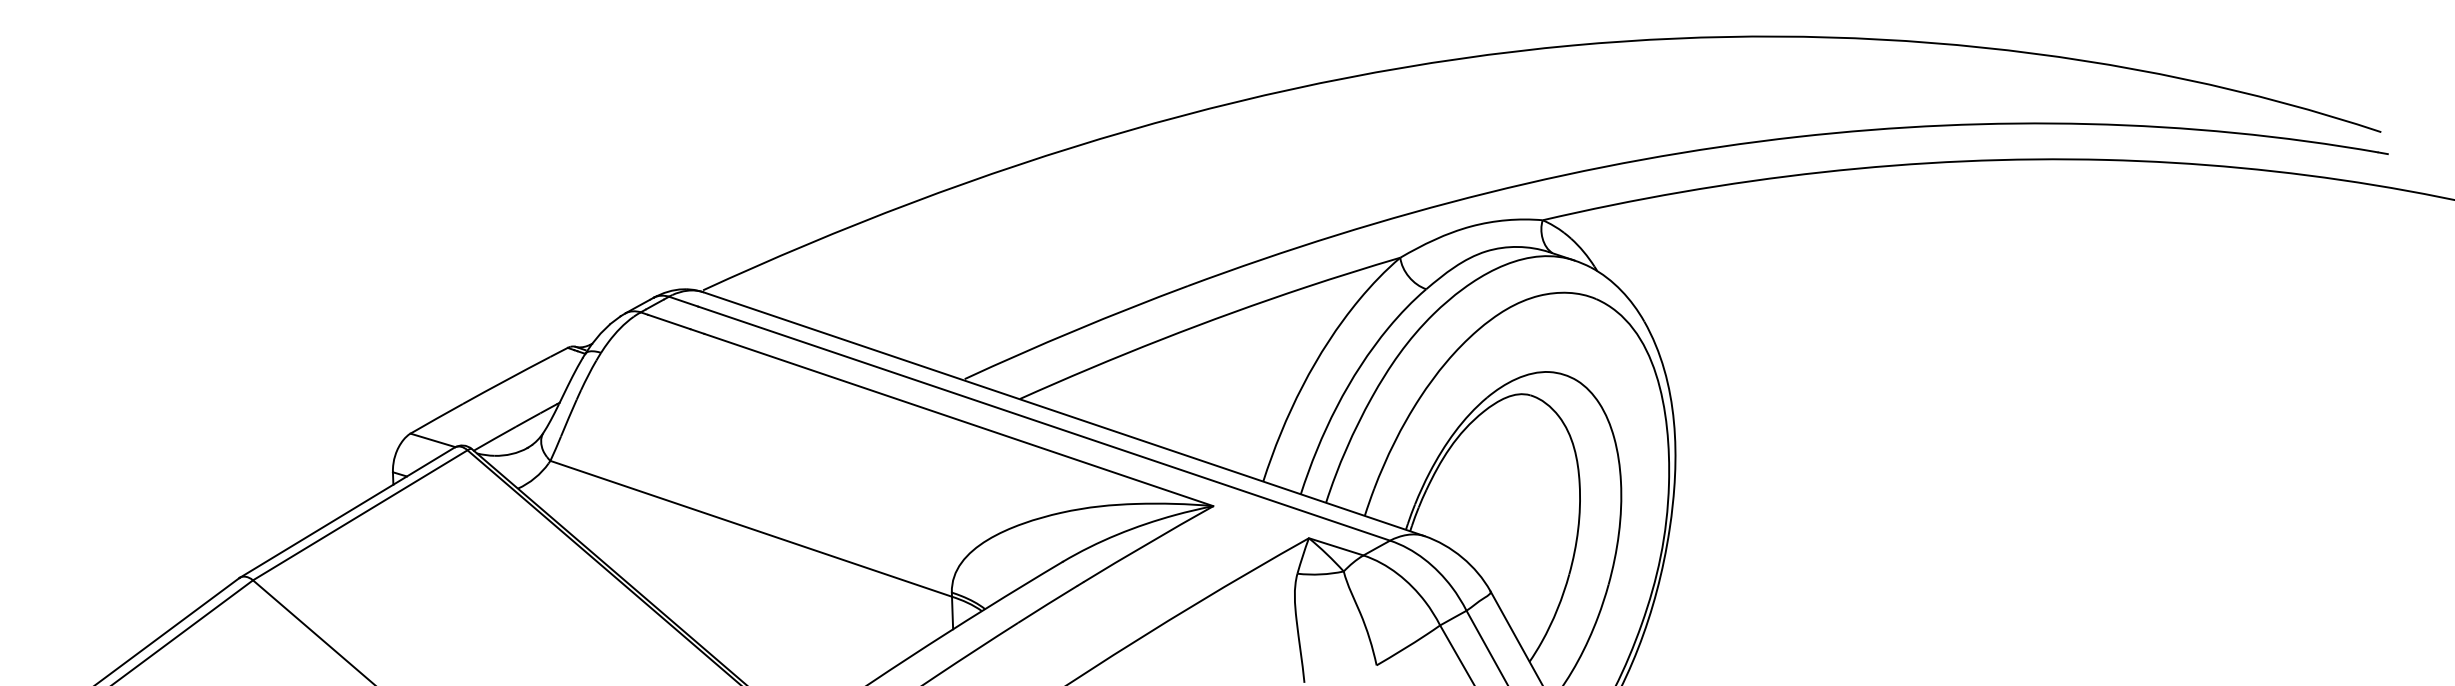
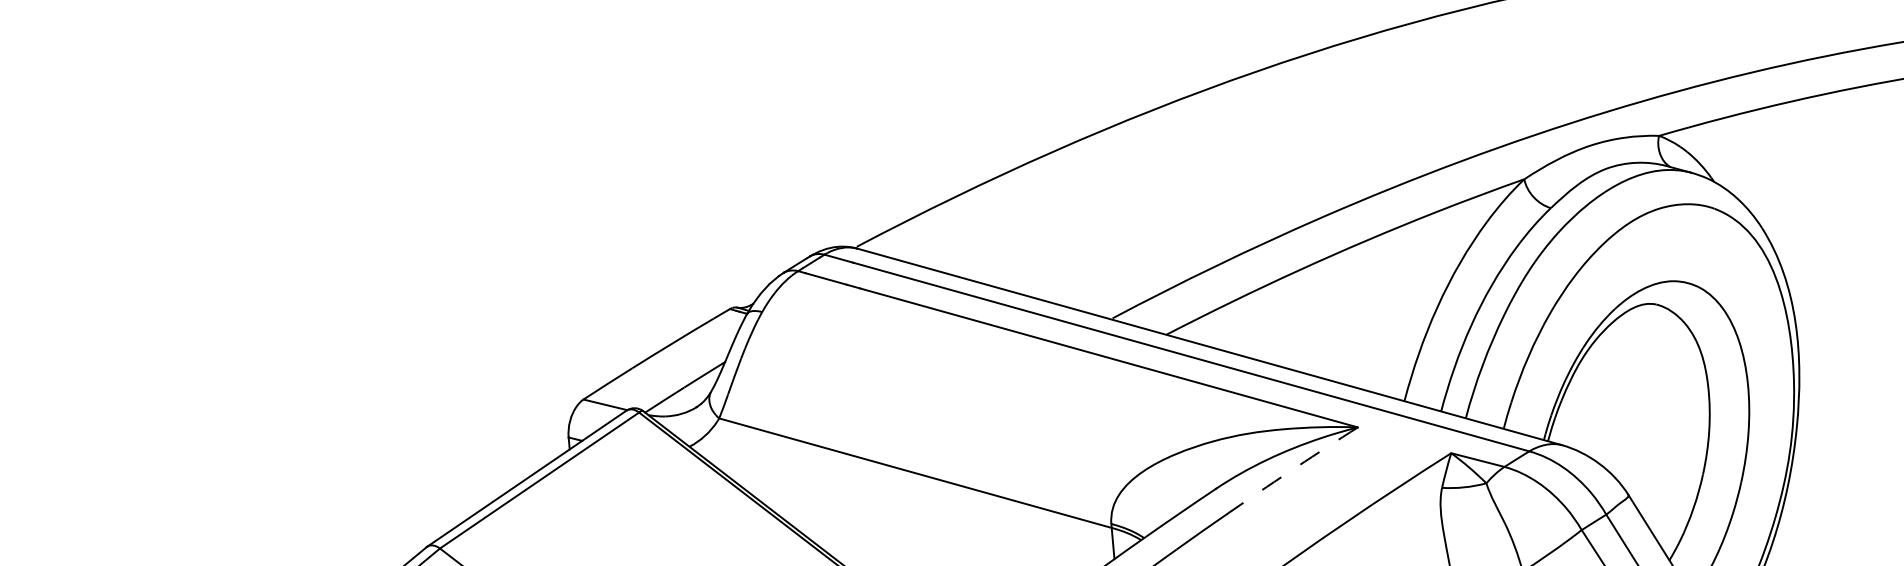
arc: (1147, 543) -> (1296, 466), solid -> dashed

